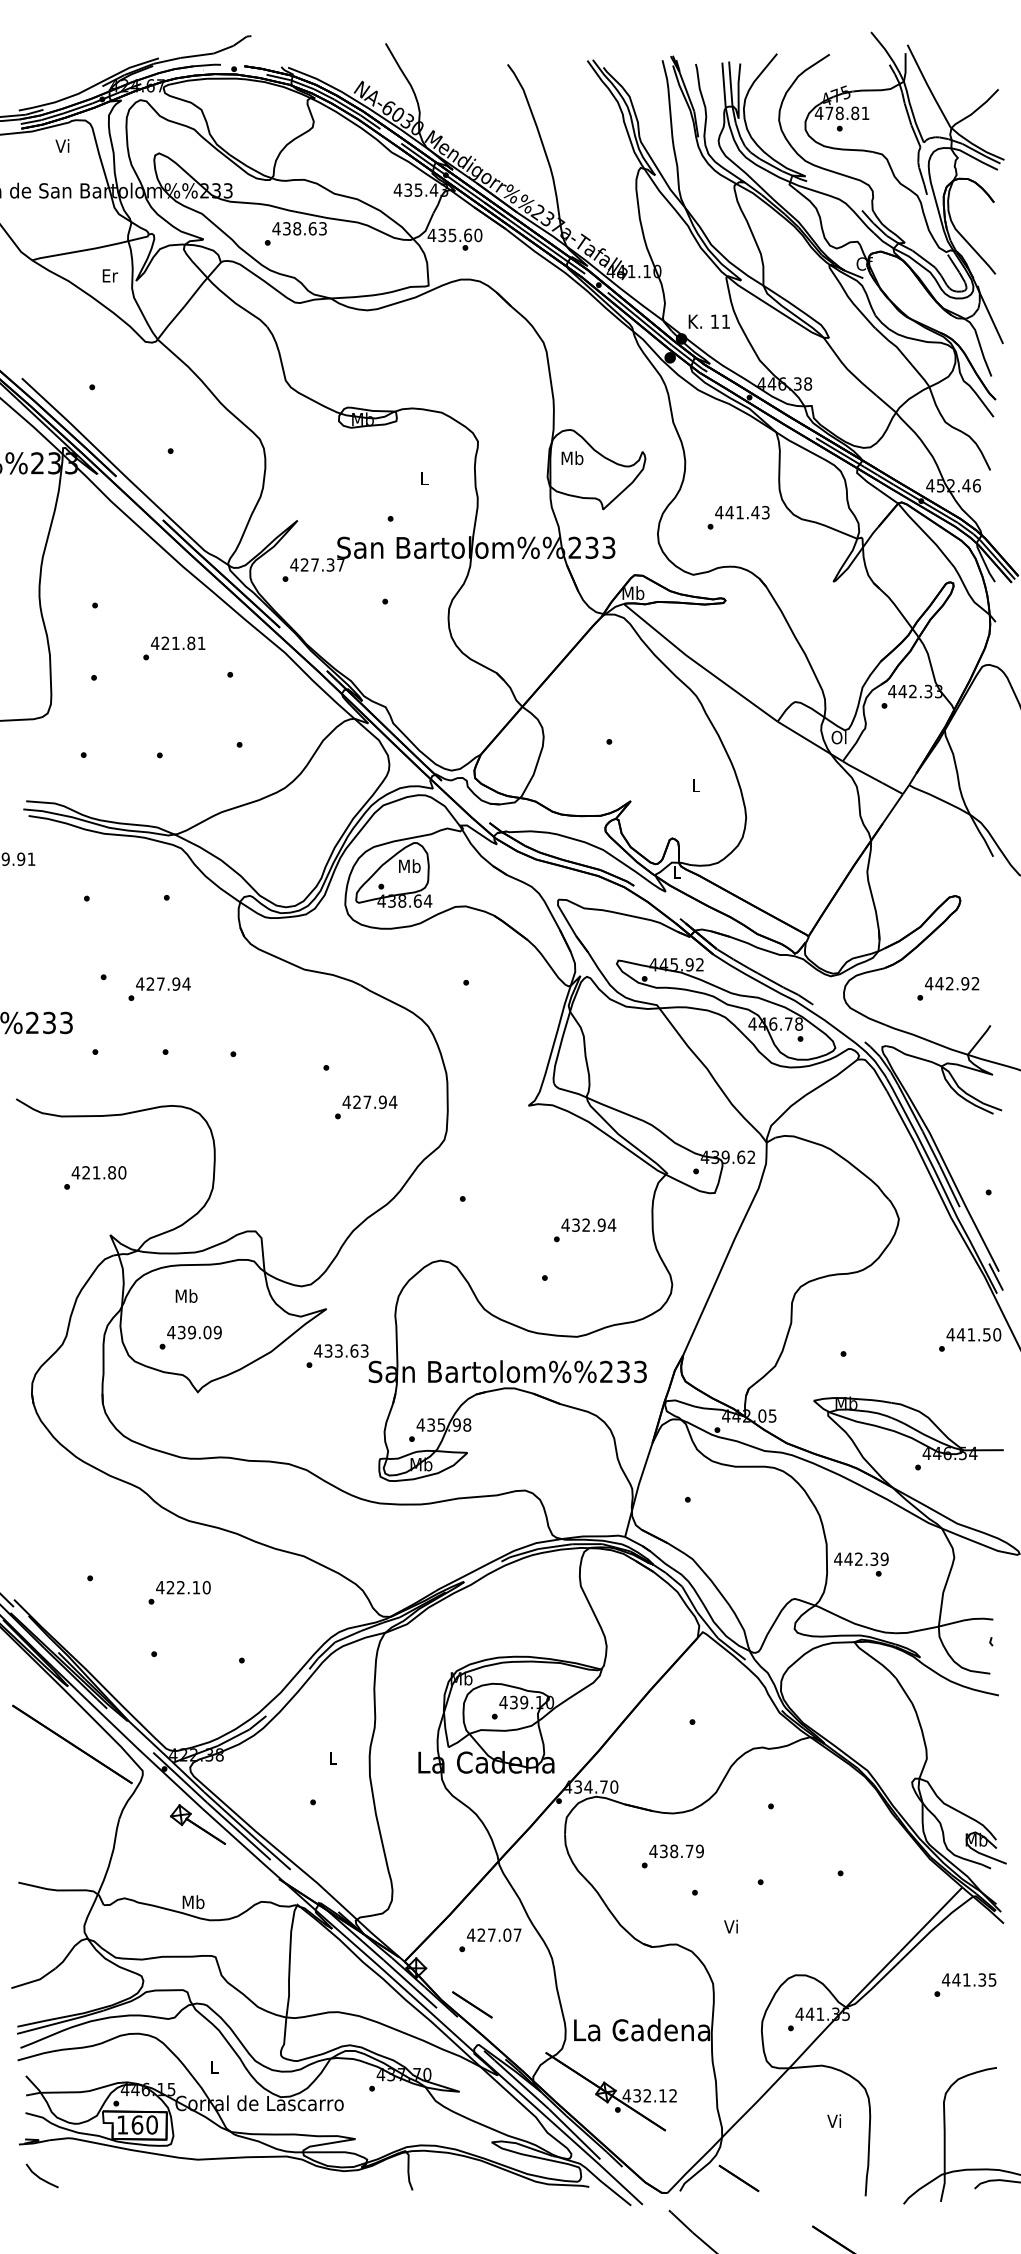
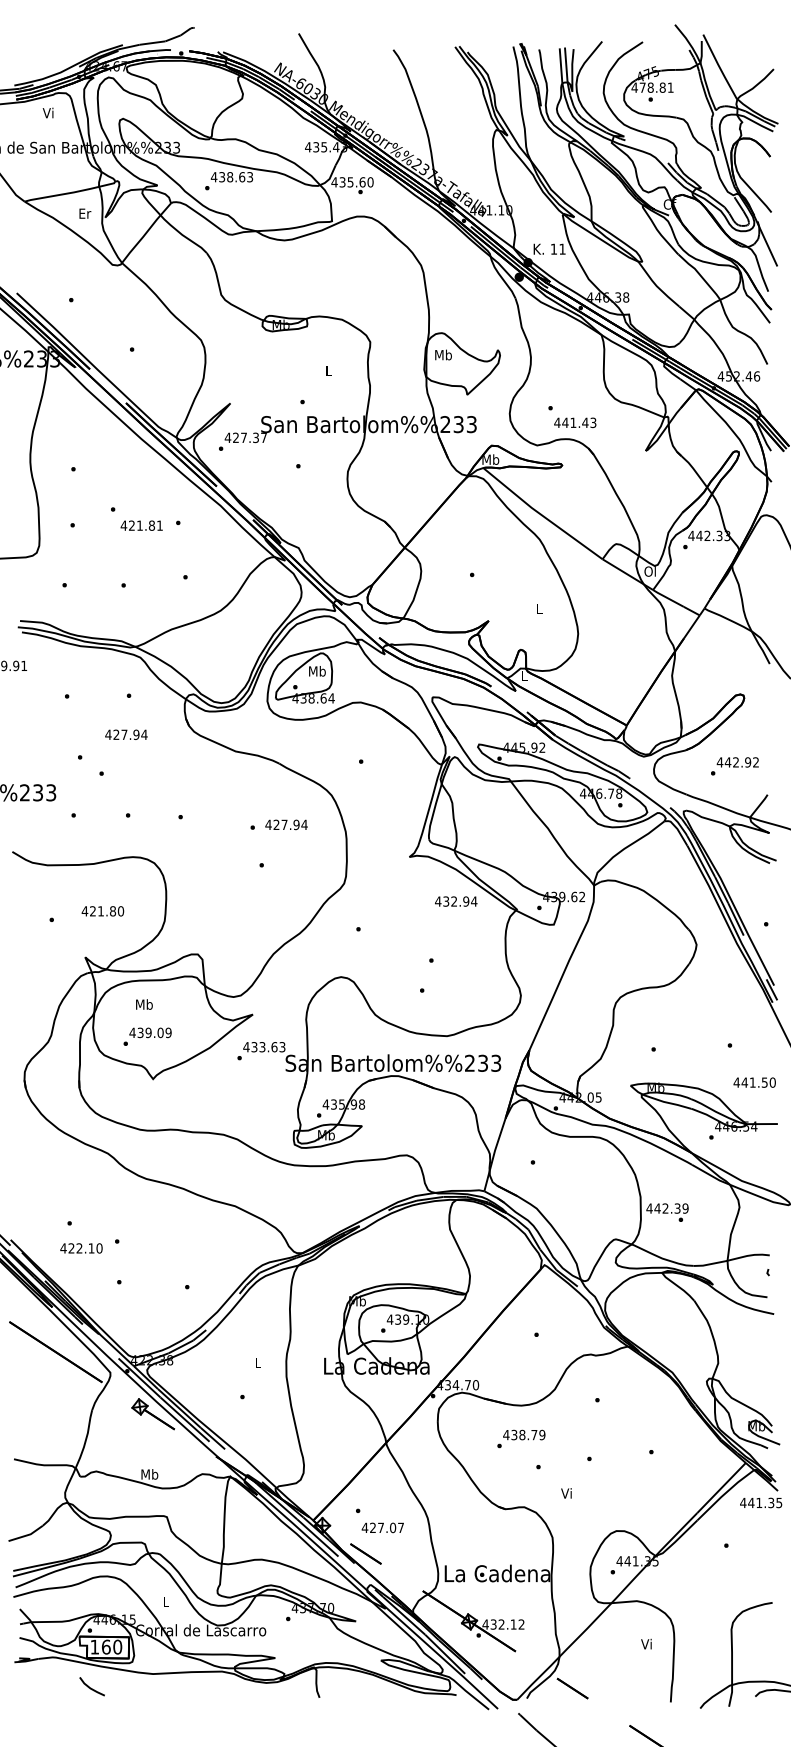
text: (742, 512) -> (575, 422), moved
text: (178, 643) -> (142, 525), moved
text: (163, 983) -> (126, 734), moved
text: (369, 1101) -> (286, 824), moved
text: (98, 1172) -> (102, 911), moved
text: (588, 1224) -> (455, 901), moved
text: (973, 1334) -> (754, 1082), moved
text: (183, 1587) -> (81, 1248), moved
text: (494, 1934) -> (383, 1527), moved
text: (968, 1979) -> (760, 1502), moved
line: (39, 2176) -> (90, 1687), moved

